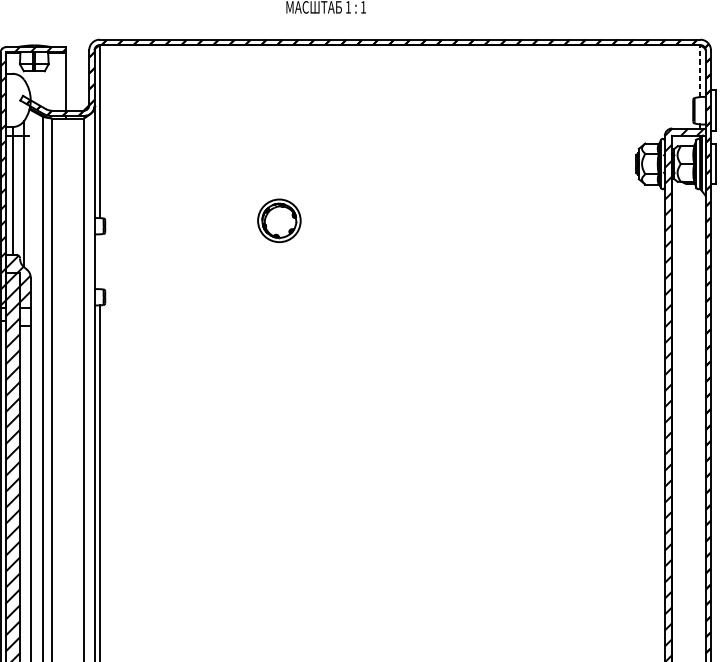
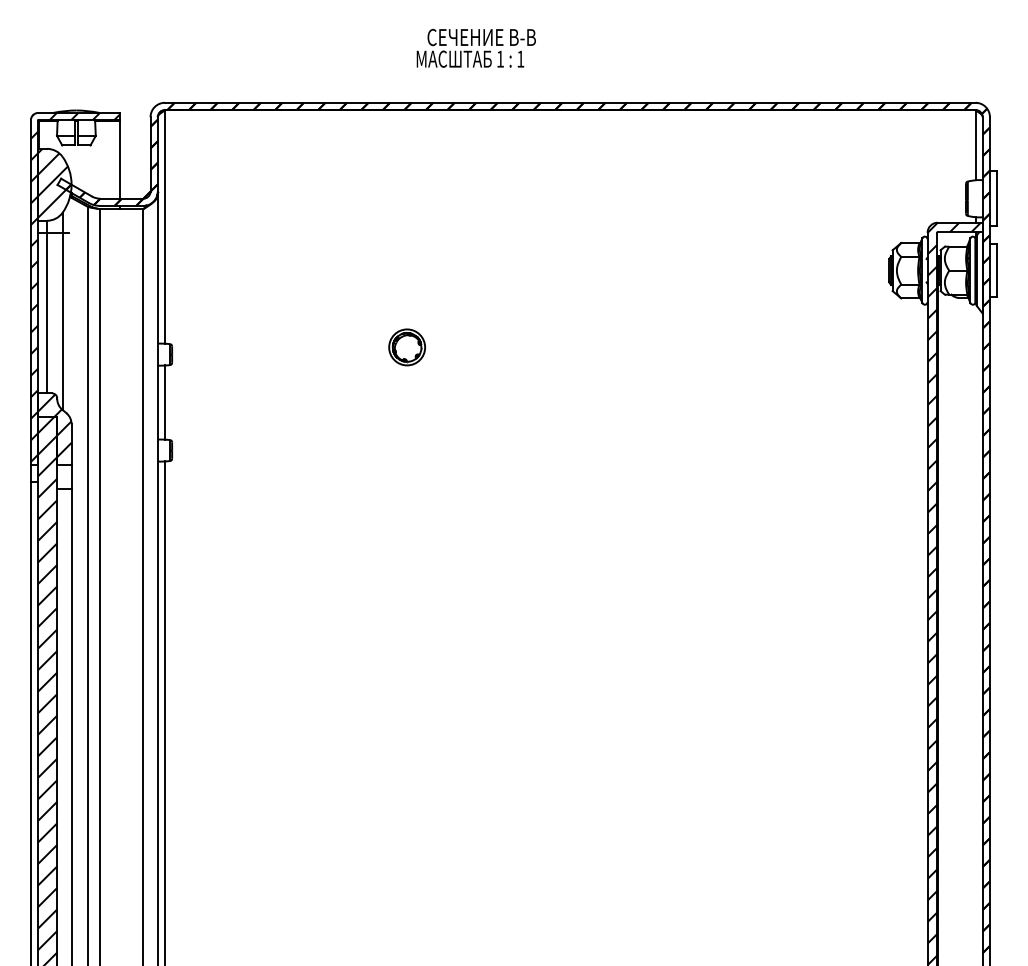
line: (700, 71) -> (975, 145), dashed -> solid
hatch: (18, 98) -> (54, 182), added
part: (278, 220) -> (406, 347), size x0.62
line: (99, 261) -> (164, 402), added

